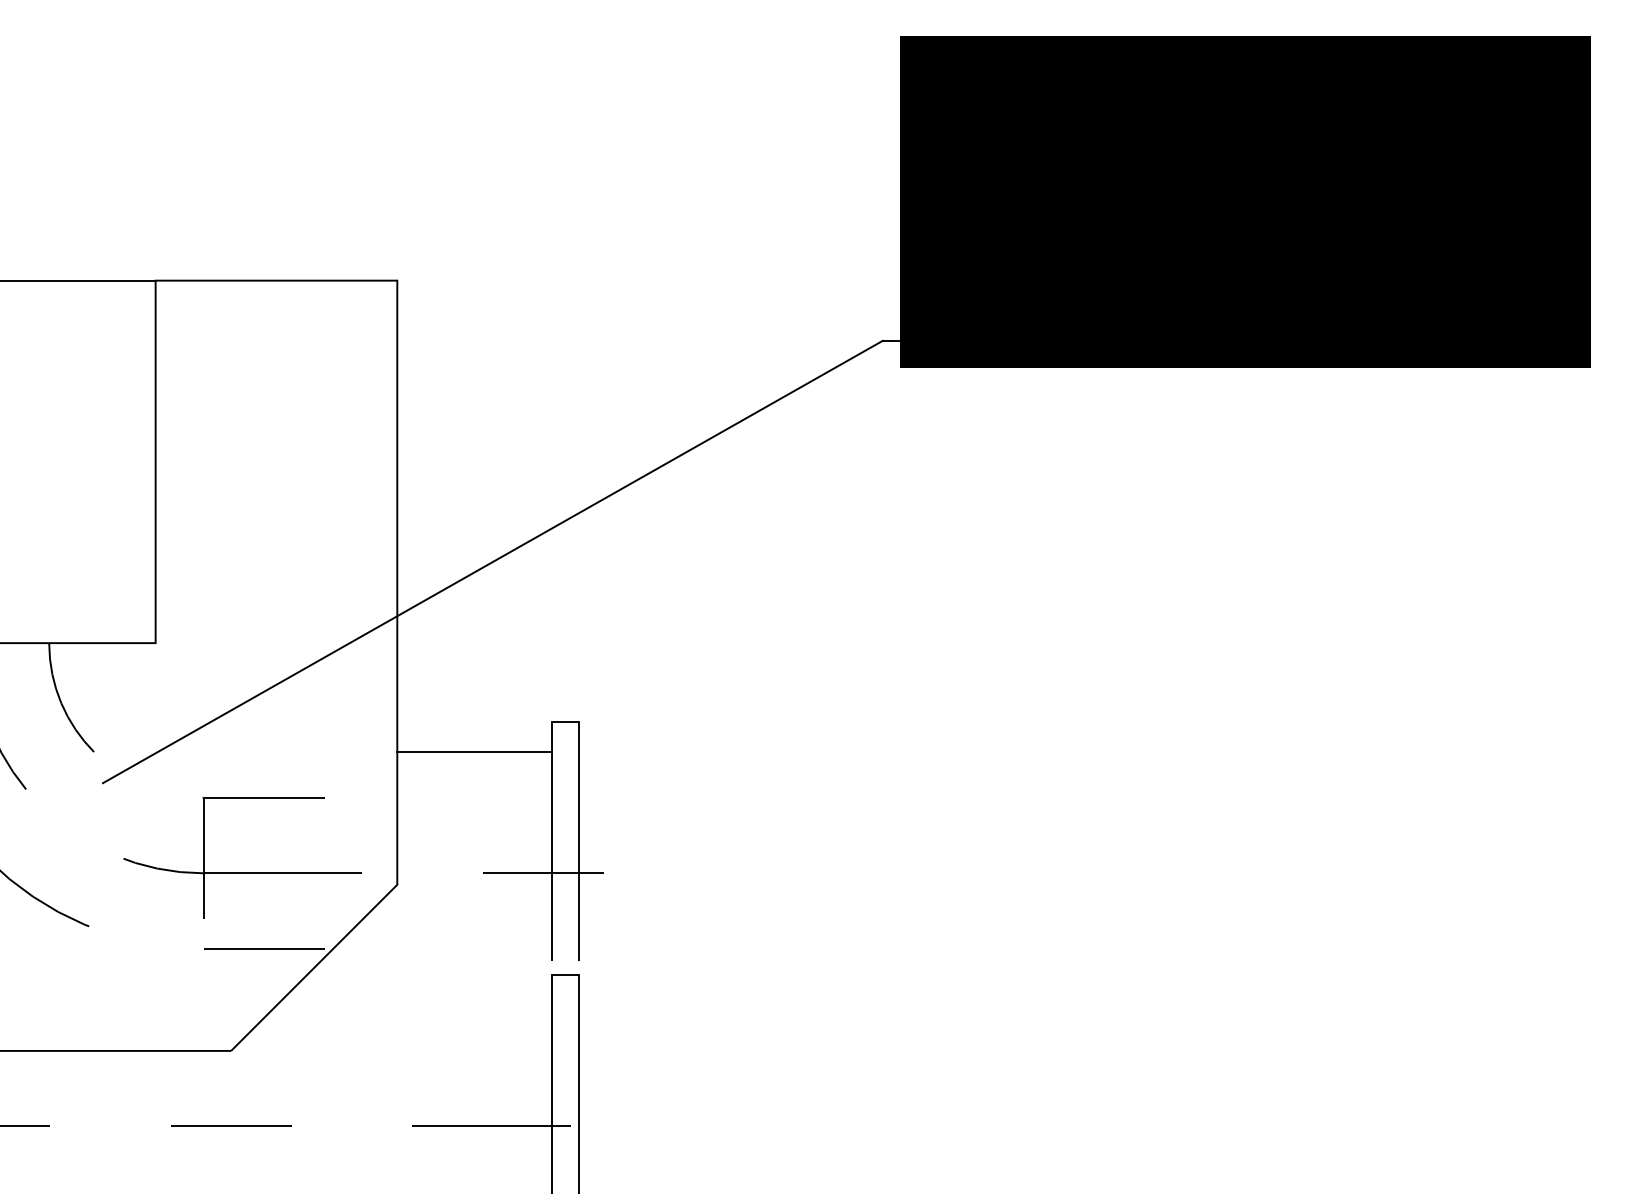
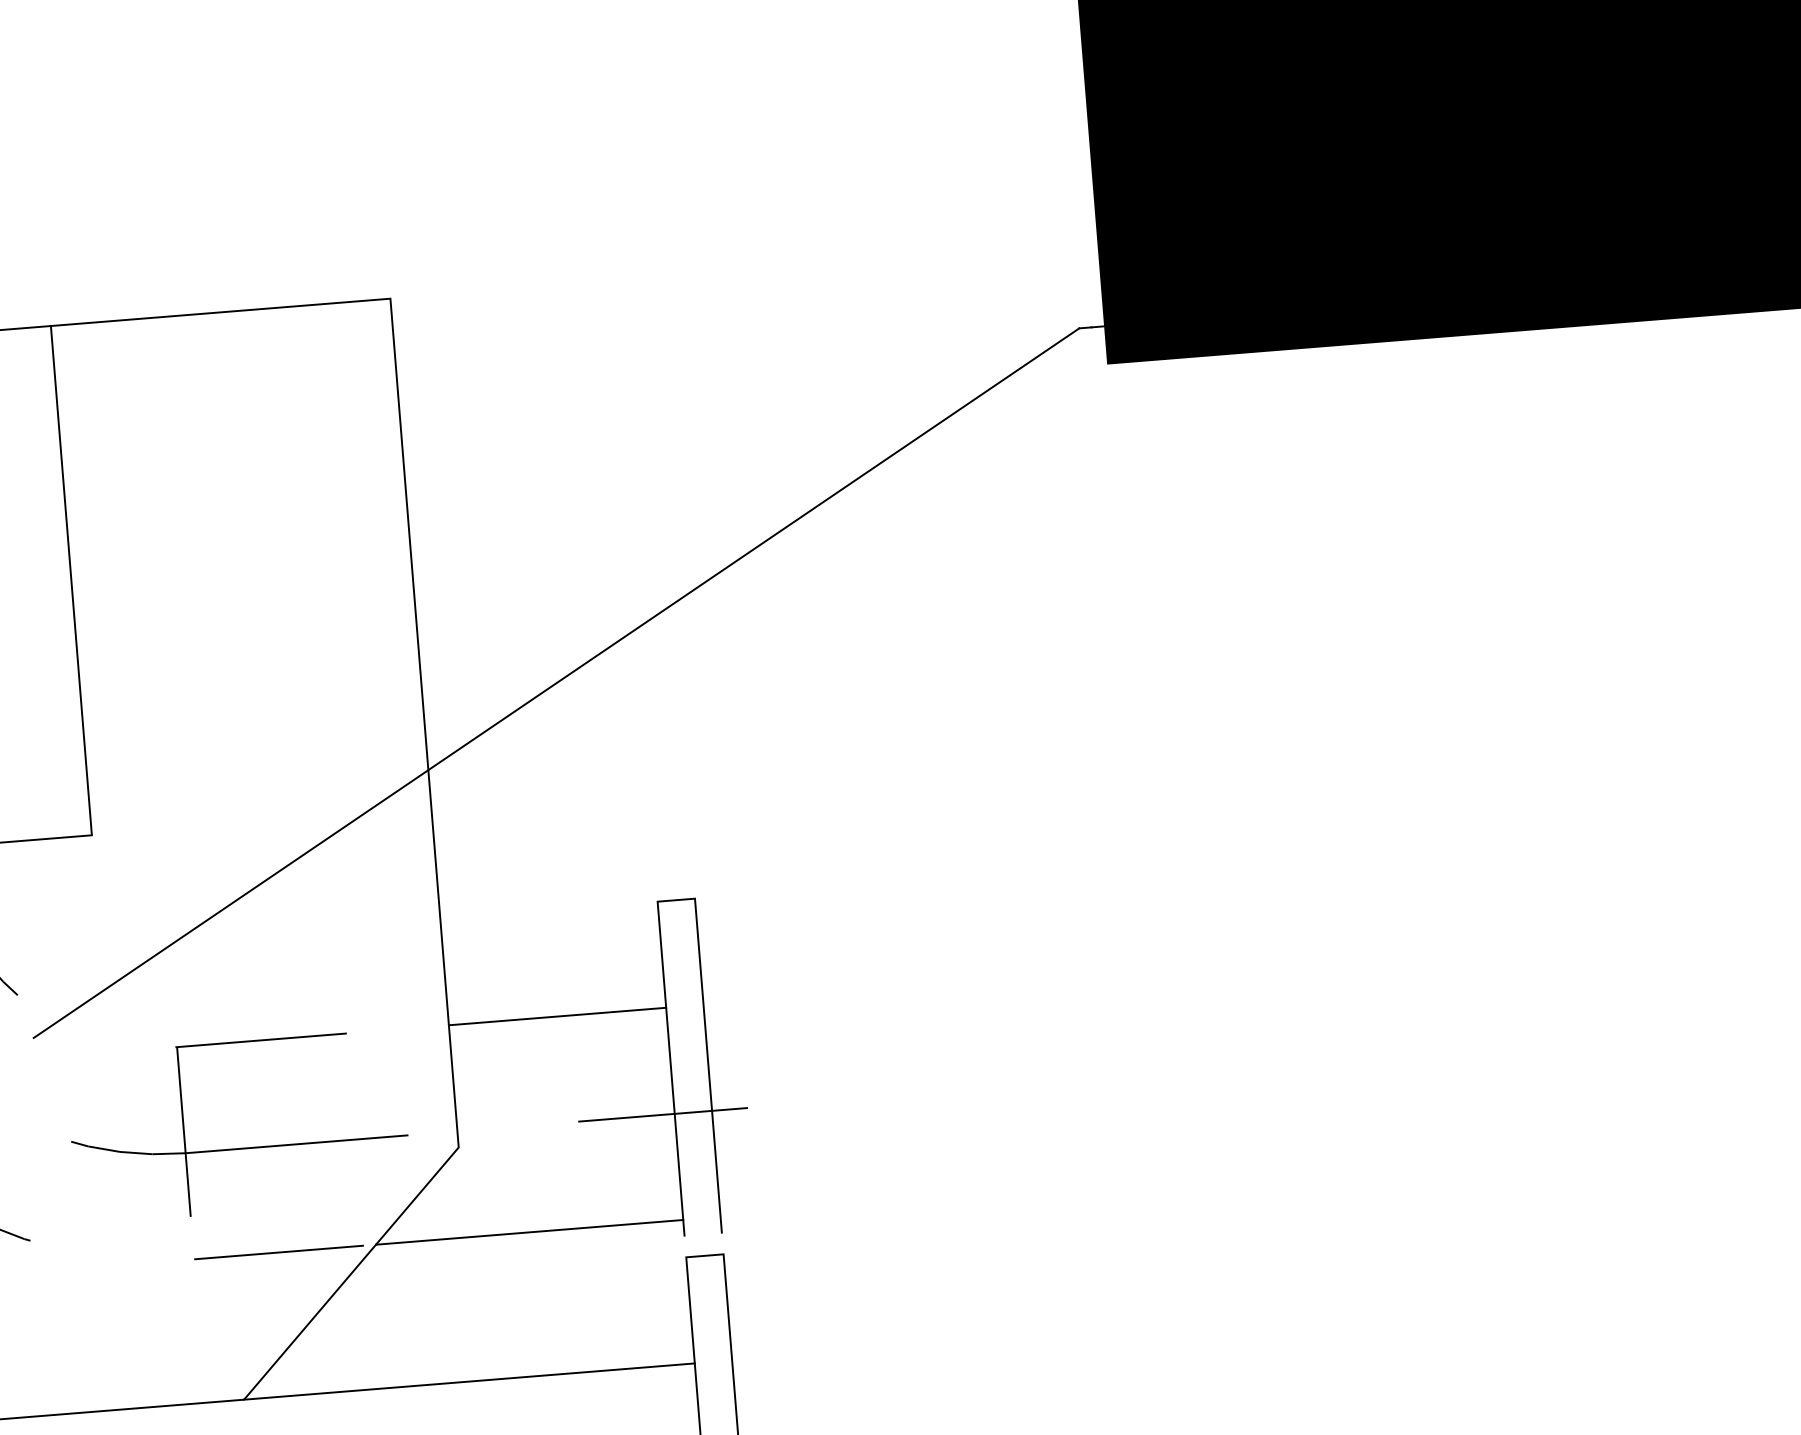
line: (474, 751) -> (557, 1016), moved
line: (442, 948) -> (529, 1231), added
line: (391, 1050) -> (469, 1380), added

